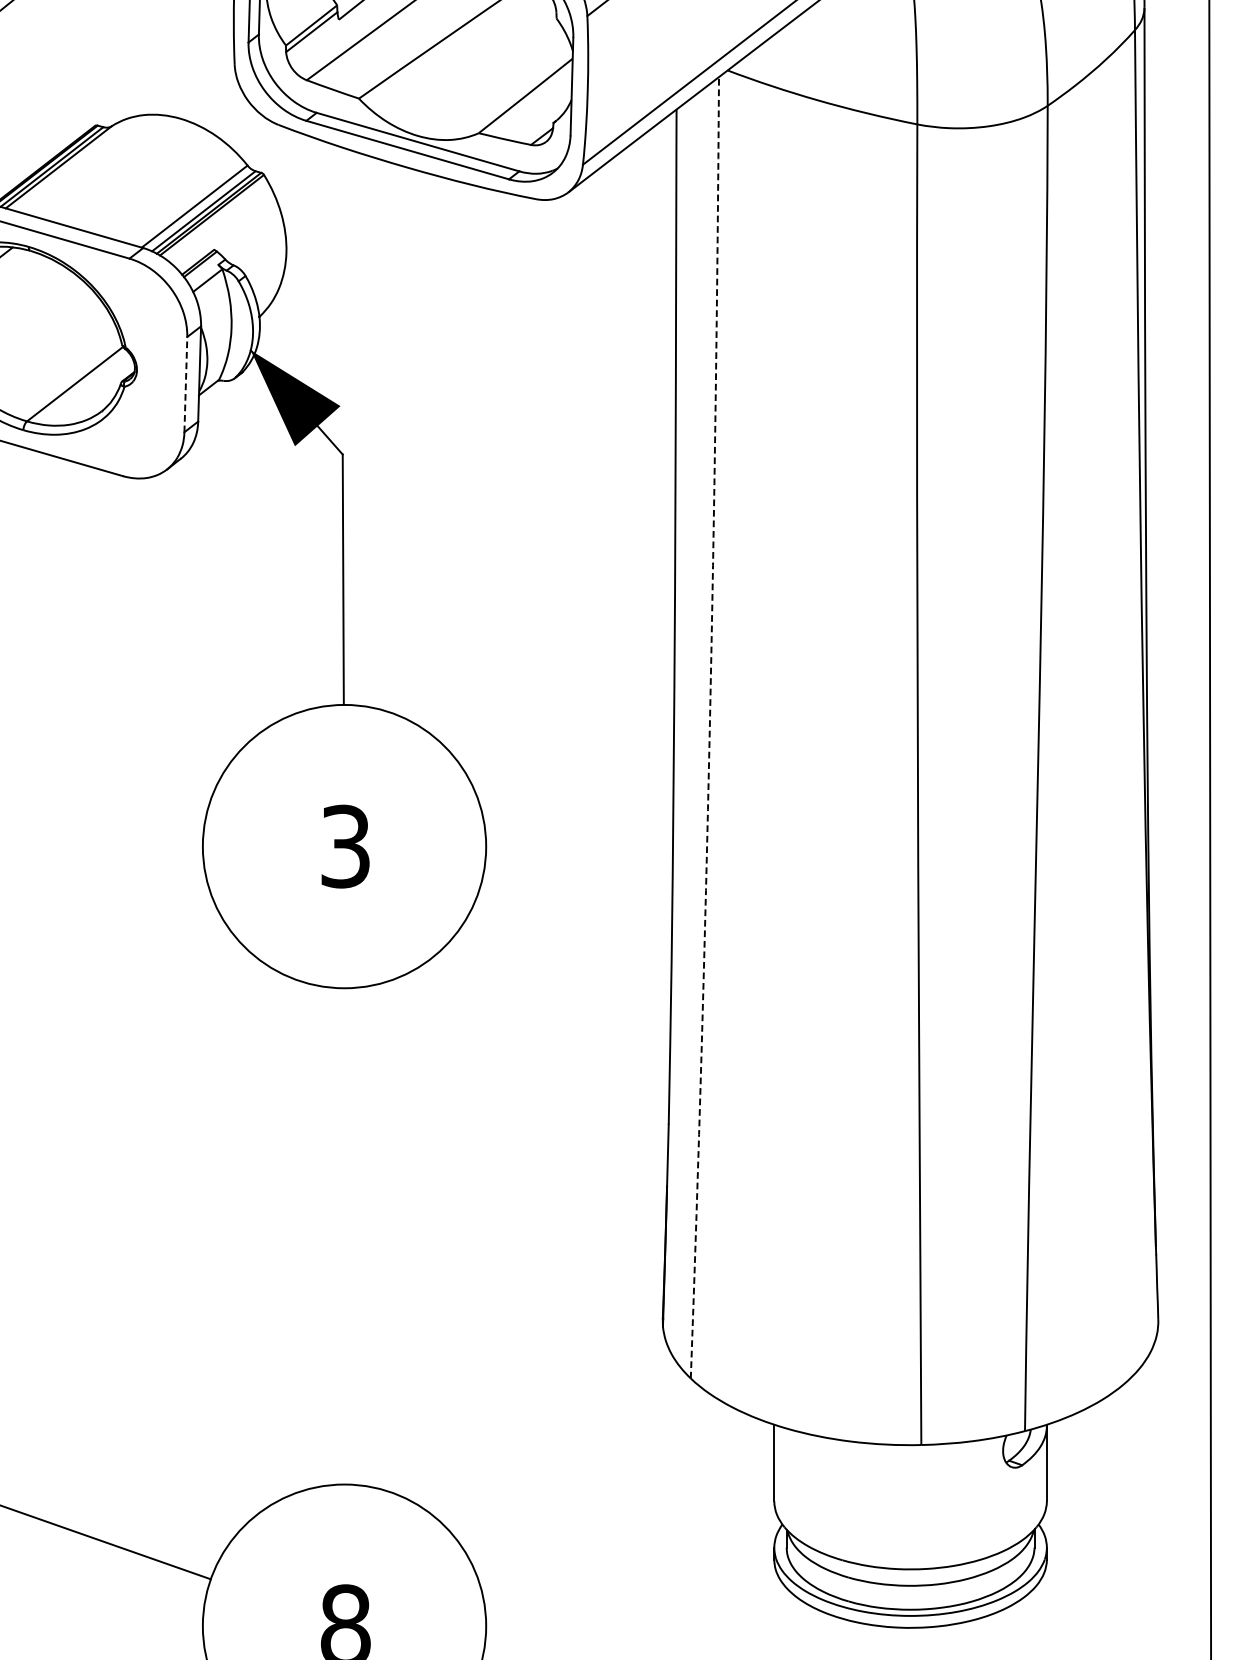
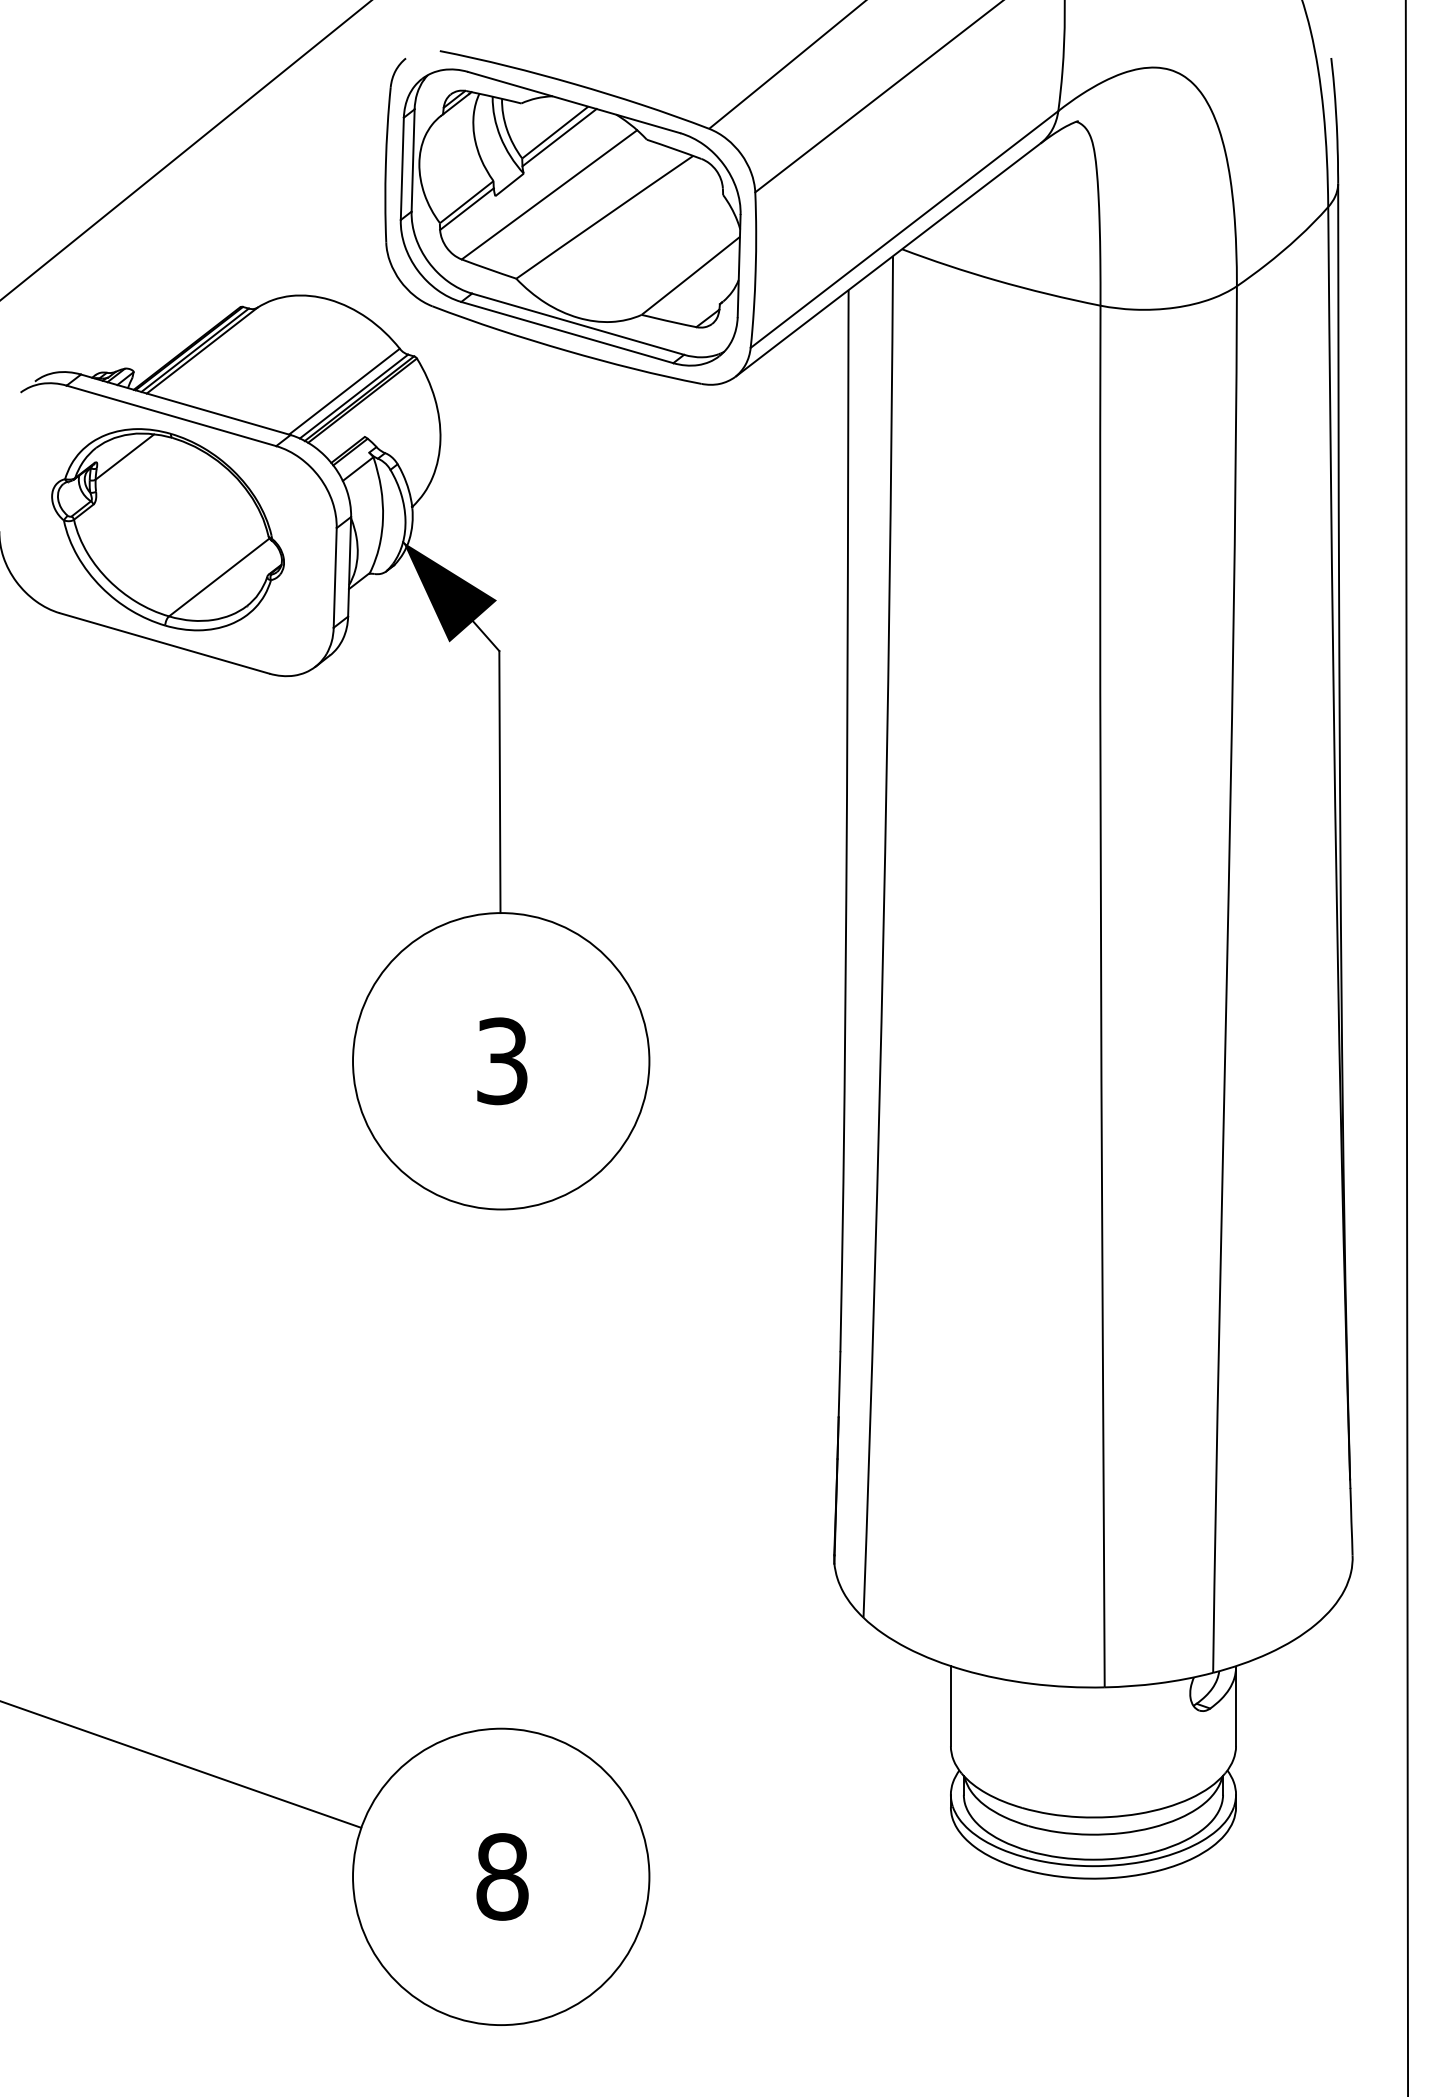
line: (186, 384) -> (335, 577), dashed -> solid
arc: (709, 728) -> (883, 937), dashed -> solid

